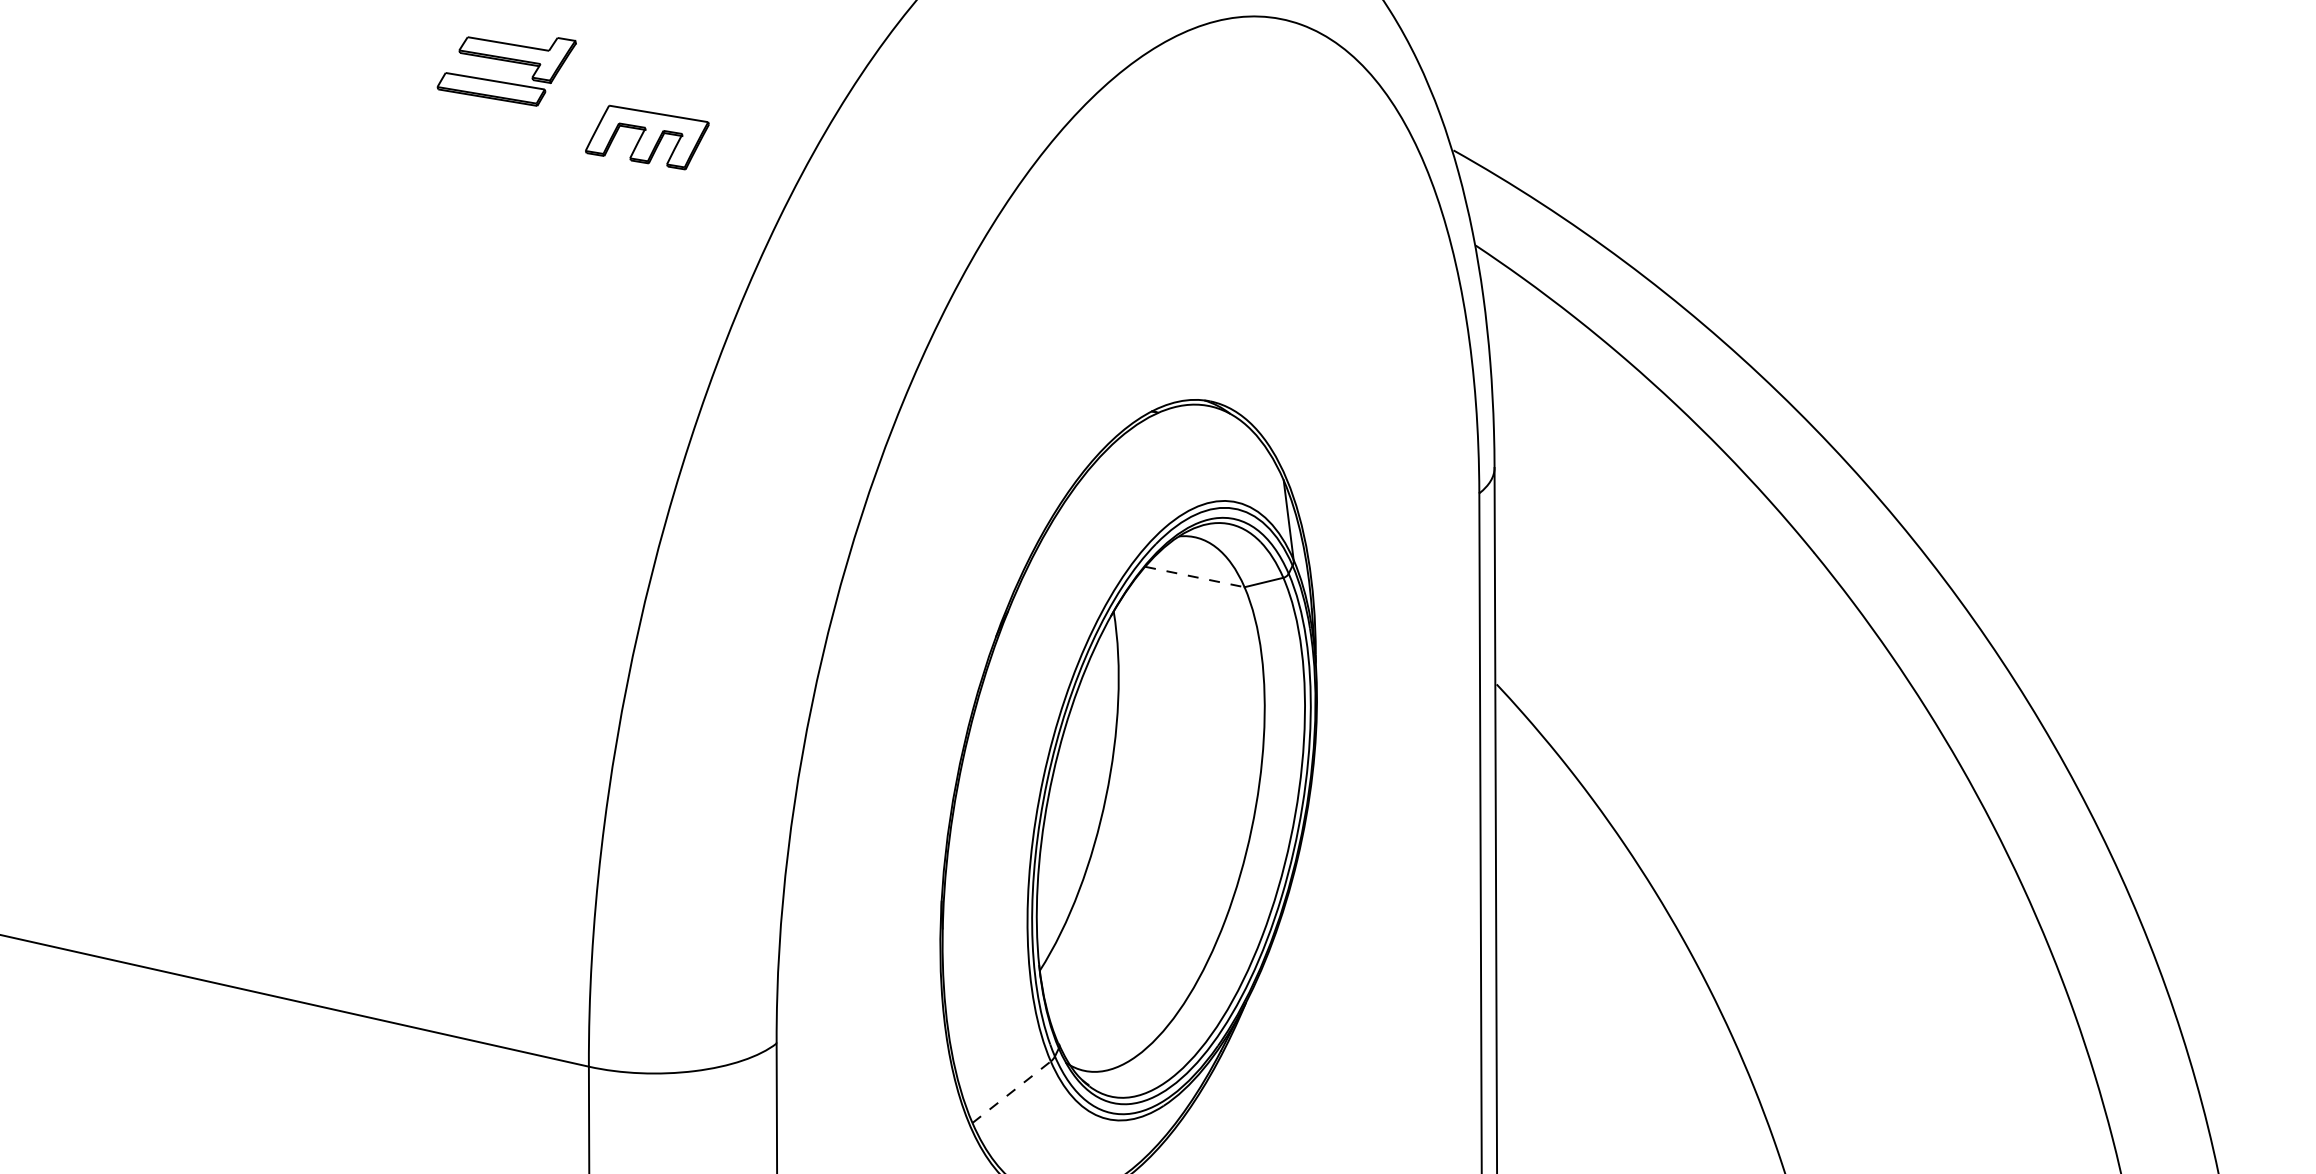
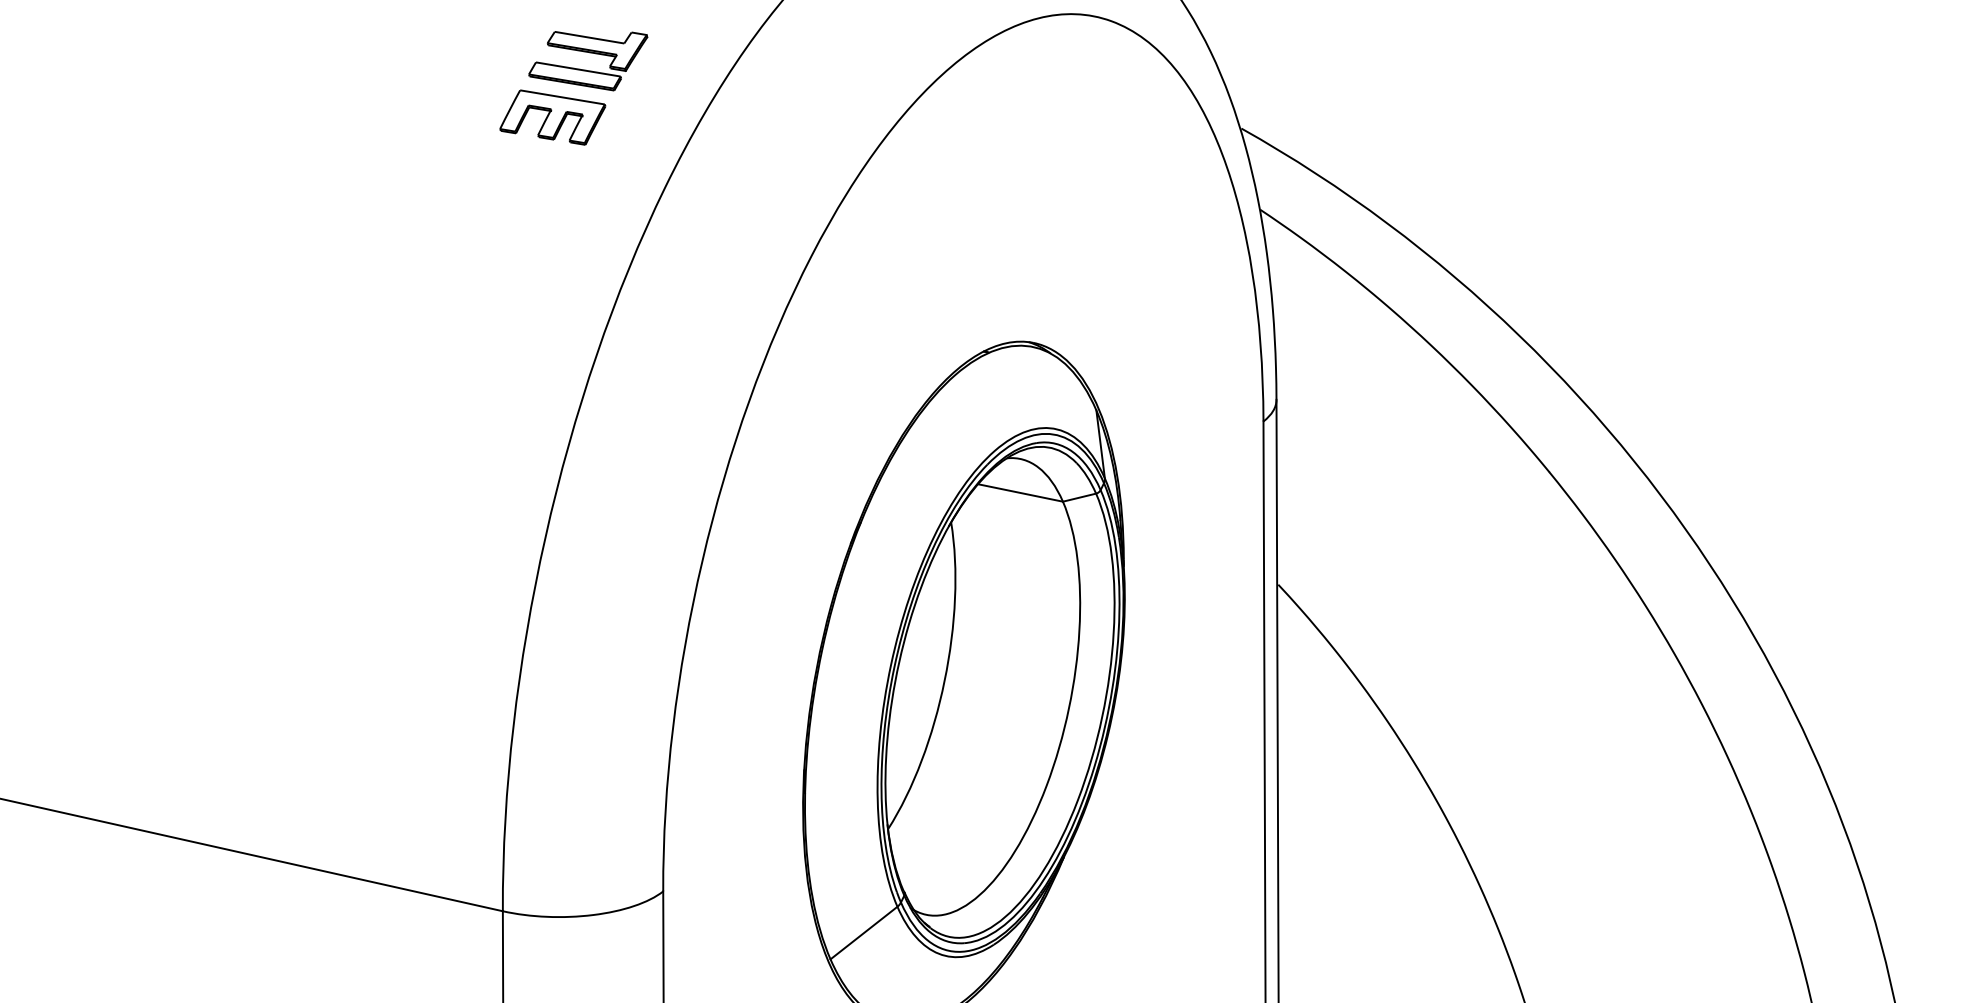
part: (509, 62) -> (590, 53), moved
line: (1194, 577) -> (1020, 493), dashed -> solid
line: (1011, 1092) -> (863, 933), dashed -> solid

